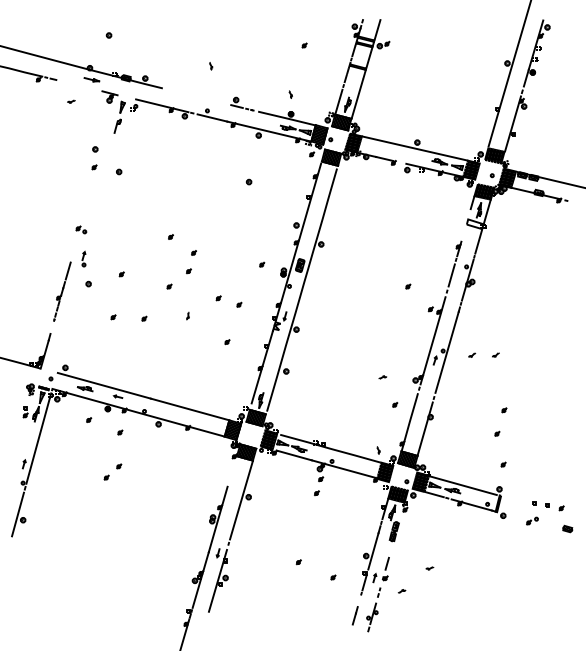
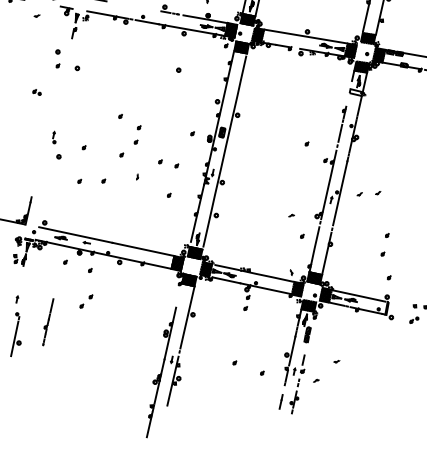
part: (81, 229) -> (37, 92), moved
part: (62, 291) -> (48, 322), moved
line: (37, 440) -> (26, 280), removed

